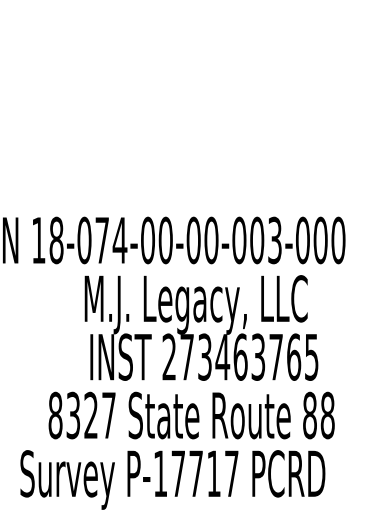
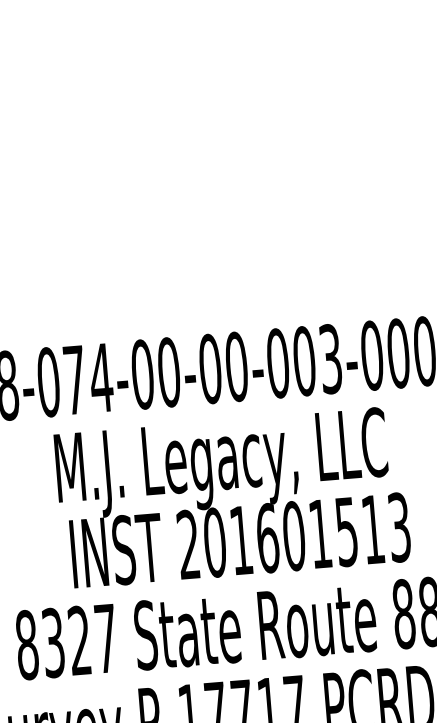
text: (249, 356) -> (307, 534), 273463765 -> 201601513

